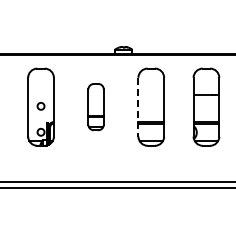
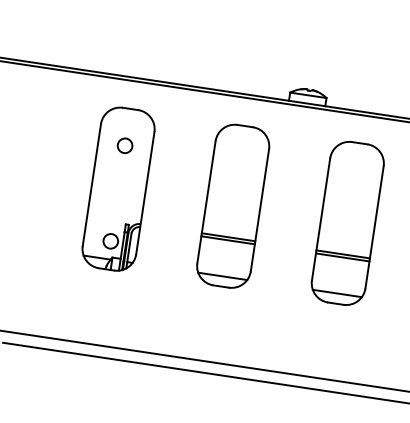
circle: (40, 106) -> (123, 145), moved
part: (95, 106) -> (232, 204), size x1.67
line: (138, 107) -> (321, 220), dashed -> solid

